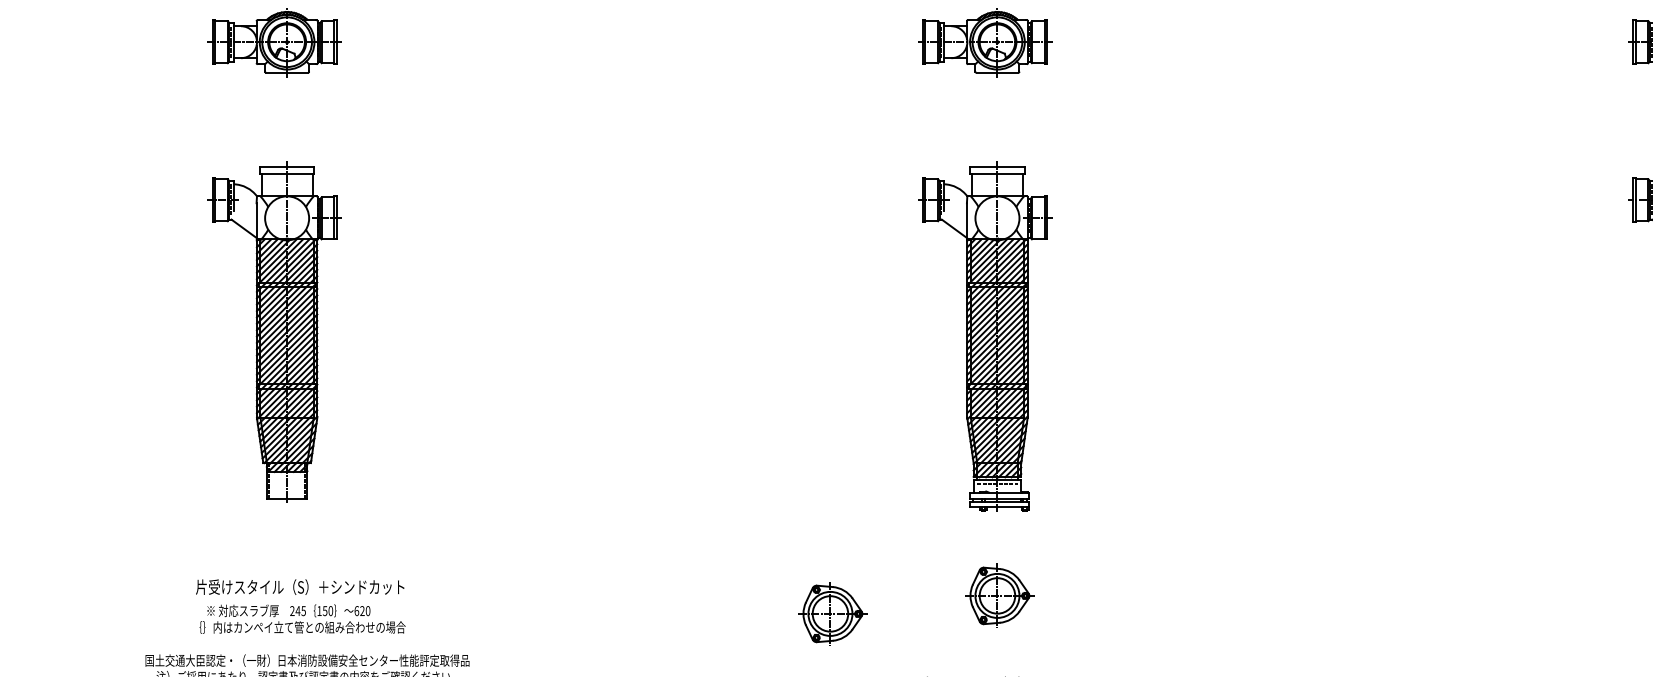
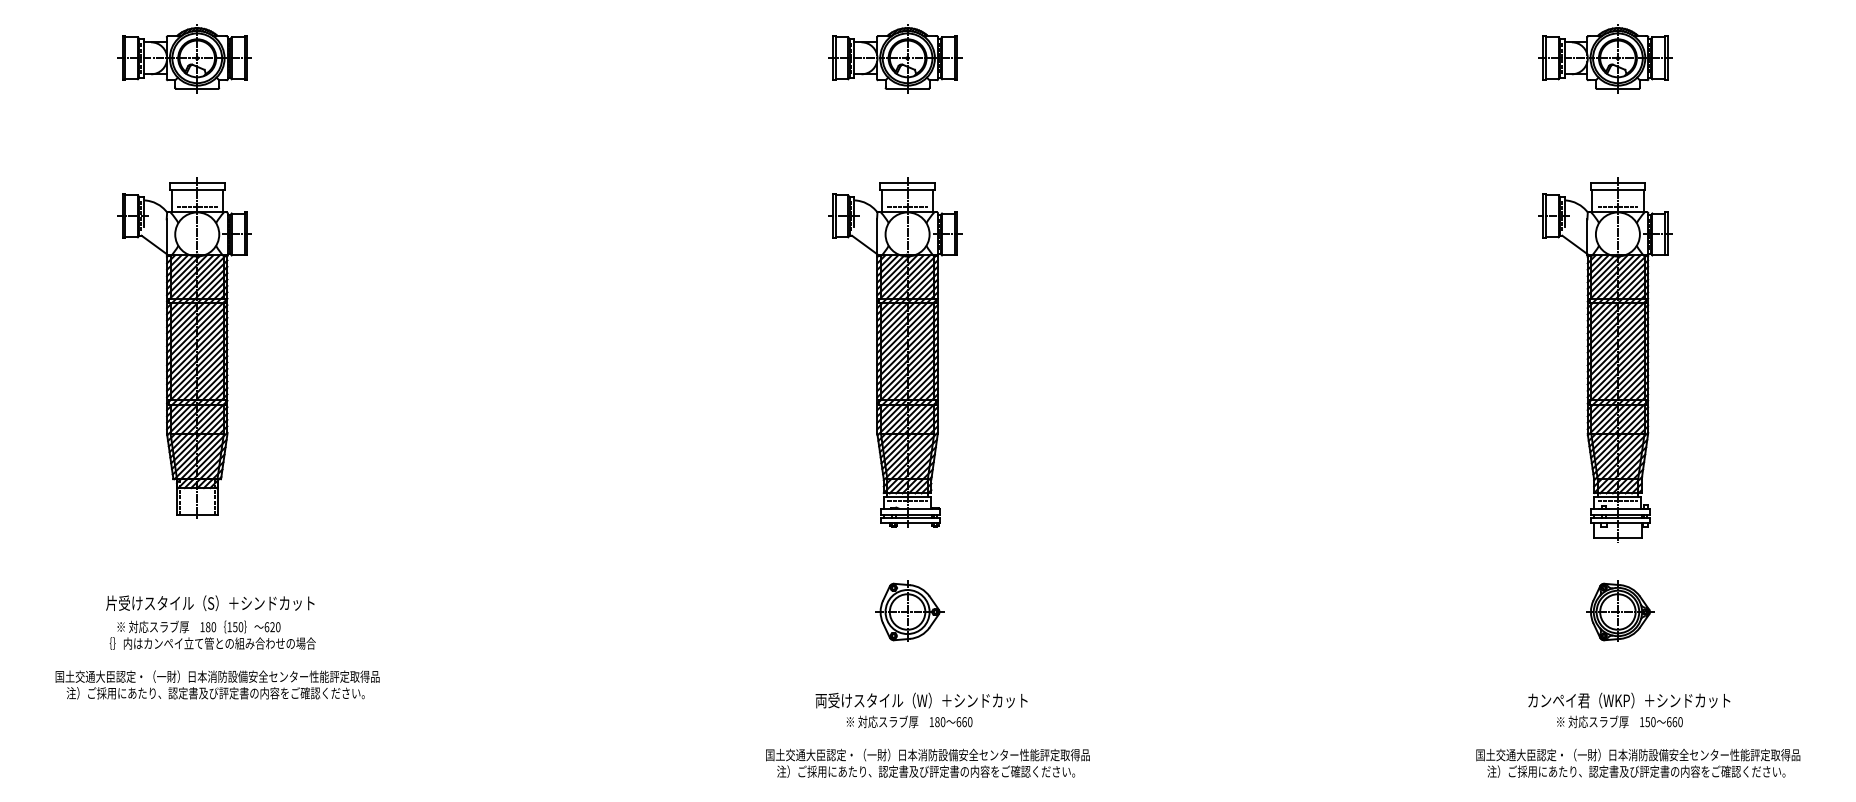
line: (287, 191) -> (197, 207), added
line: (997, 191) -> (907, 207), added
text: (298, 611) -> (208, 627), 245 -> 180
part: (832, 612) -> (742, 628), removed

